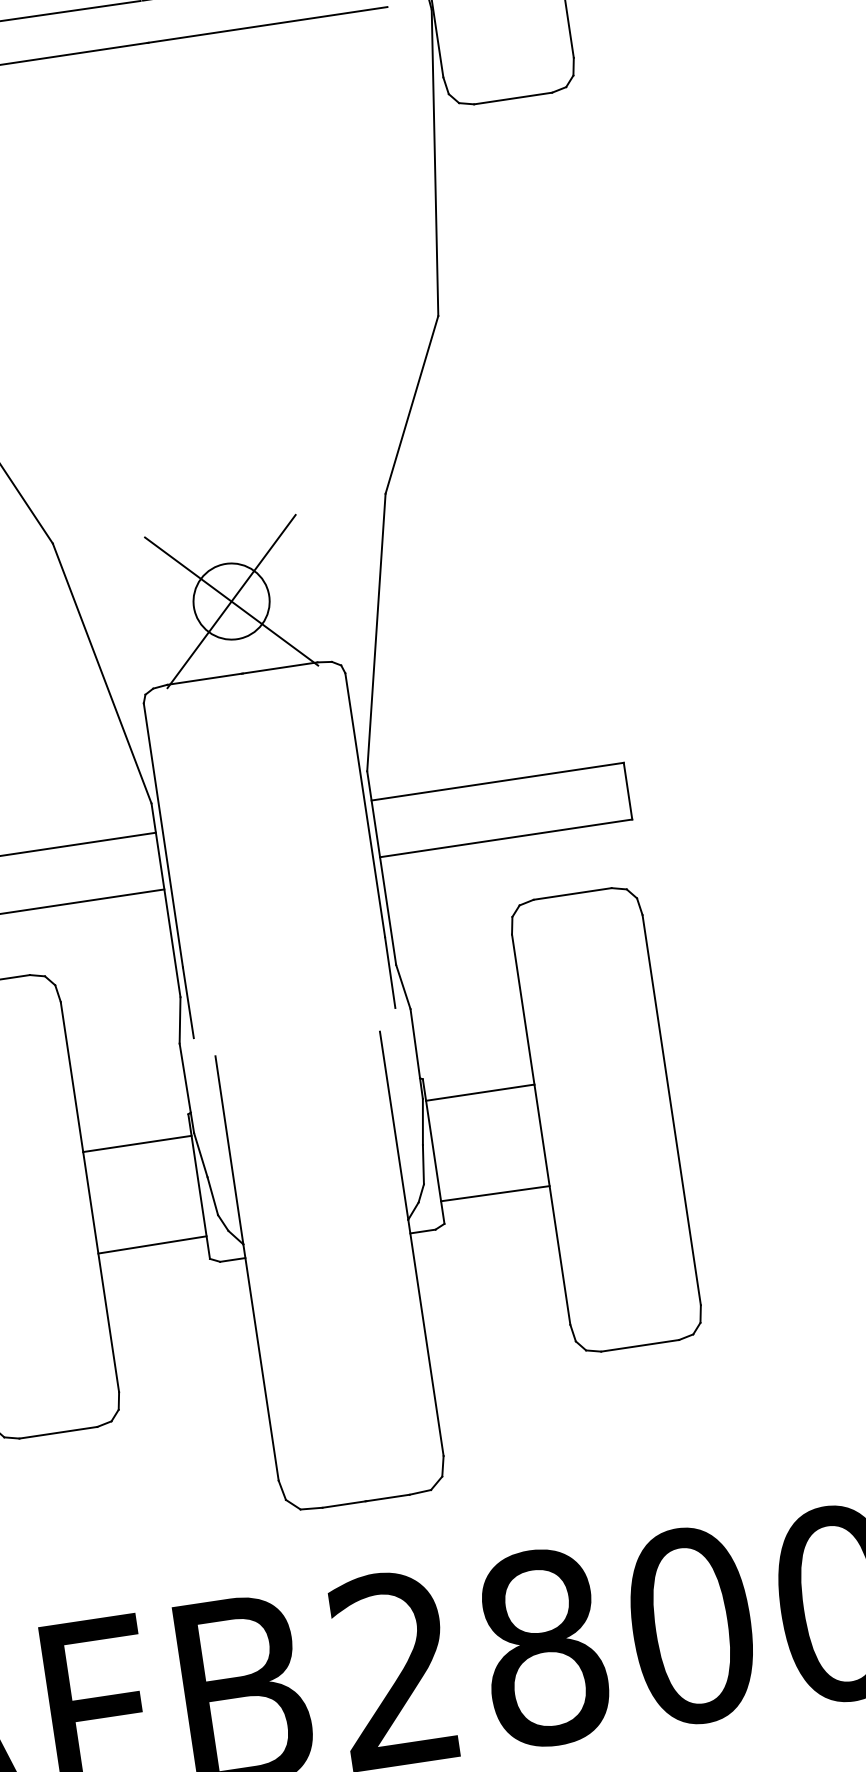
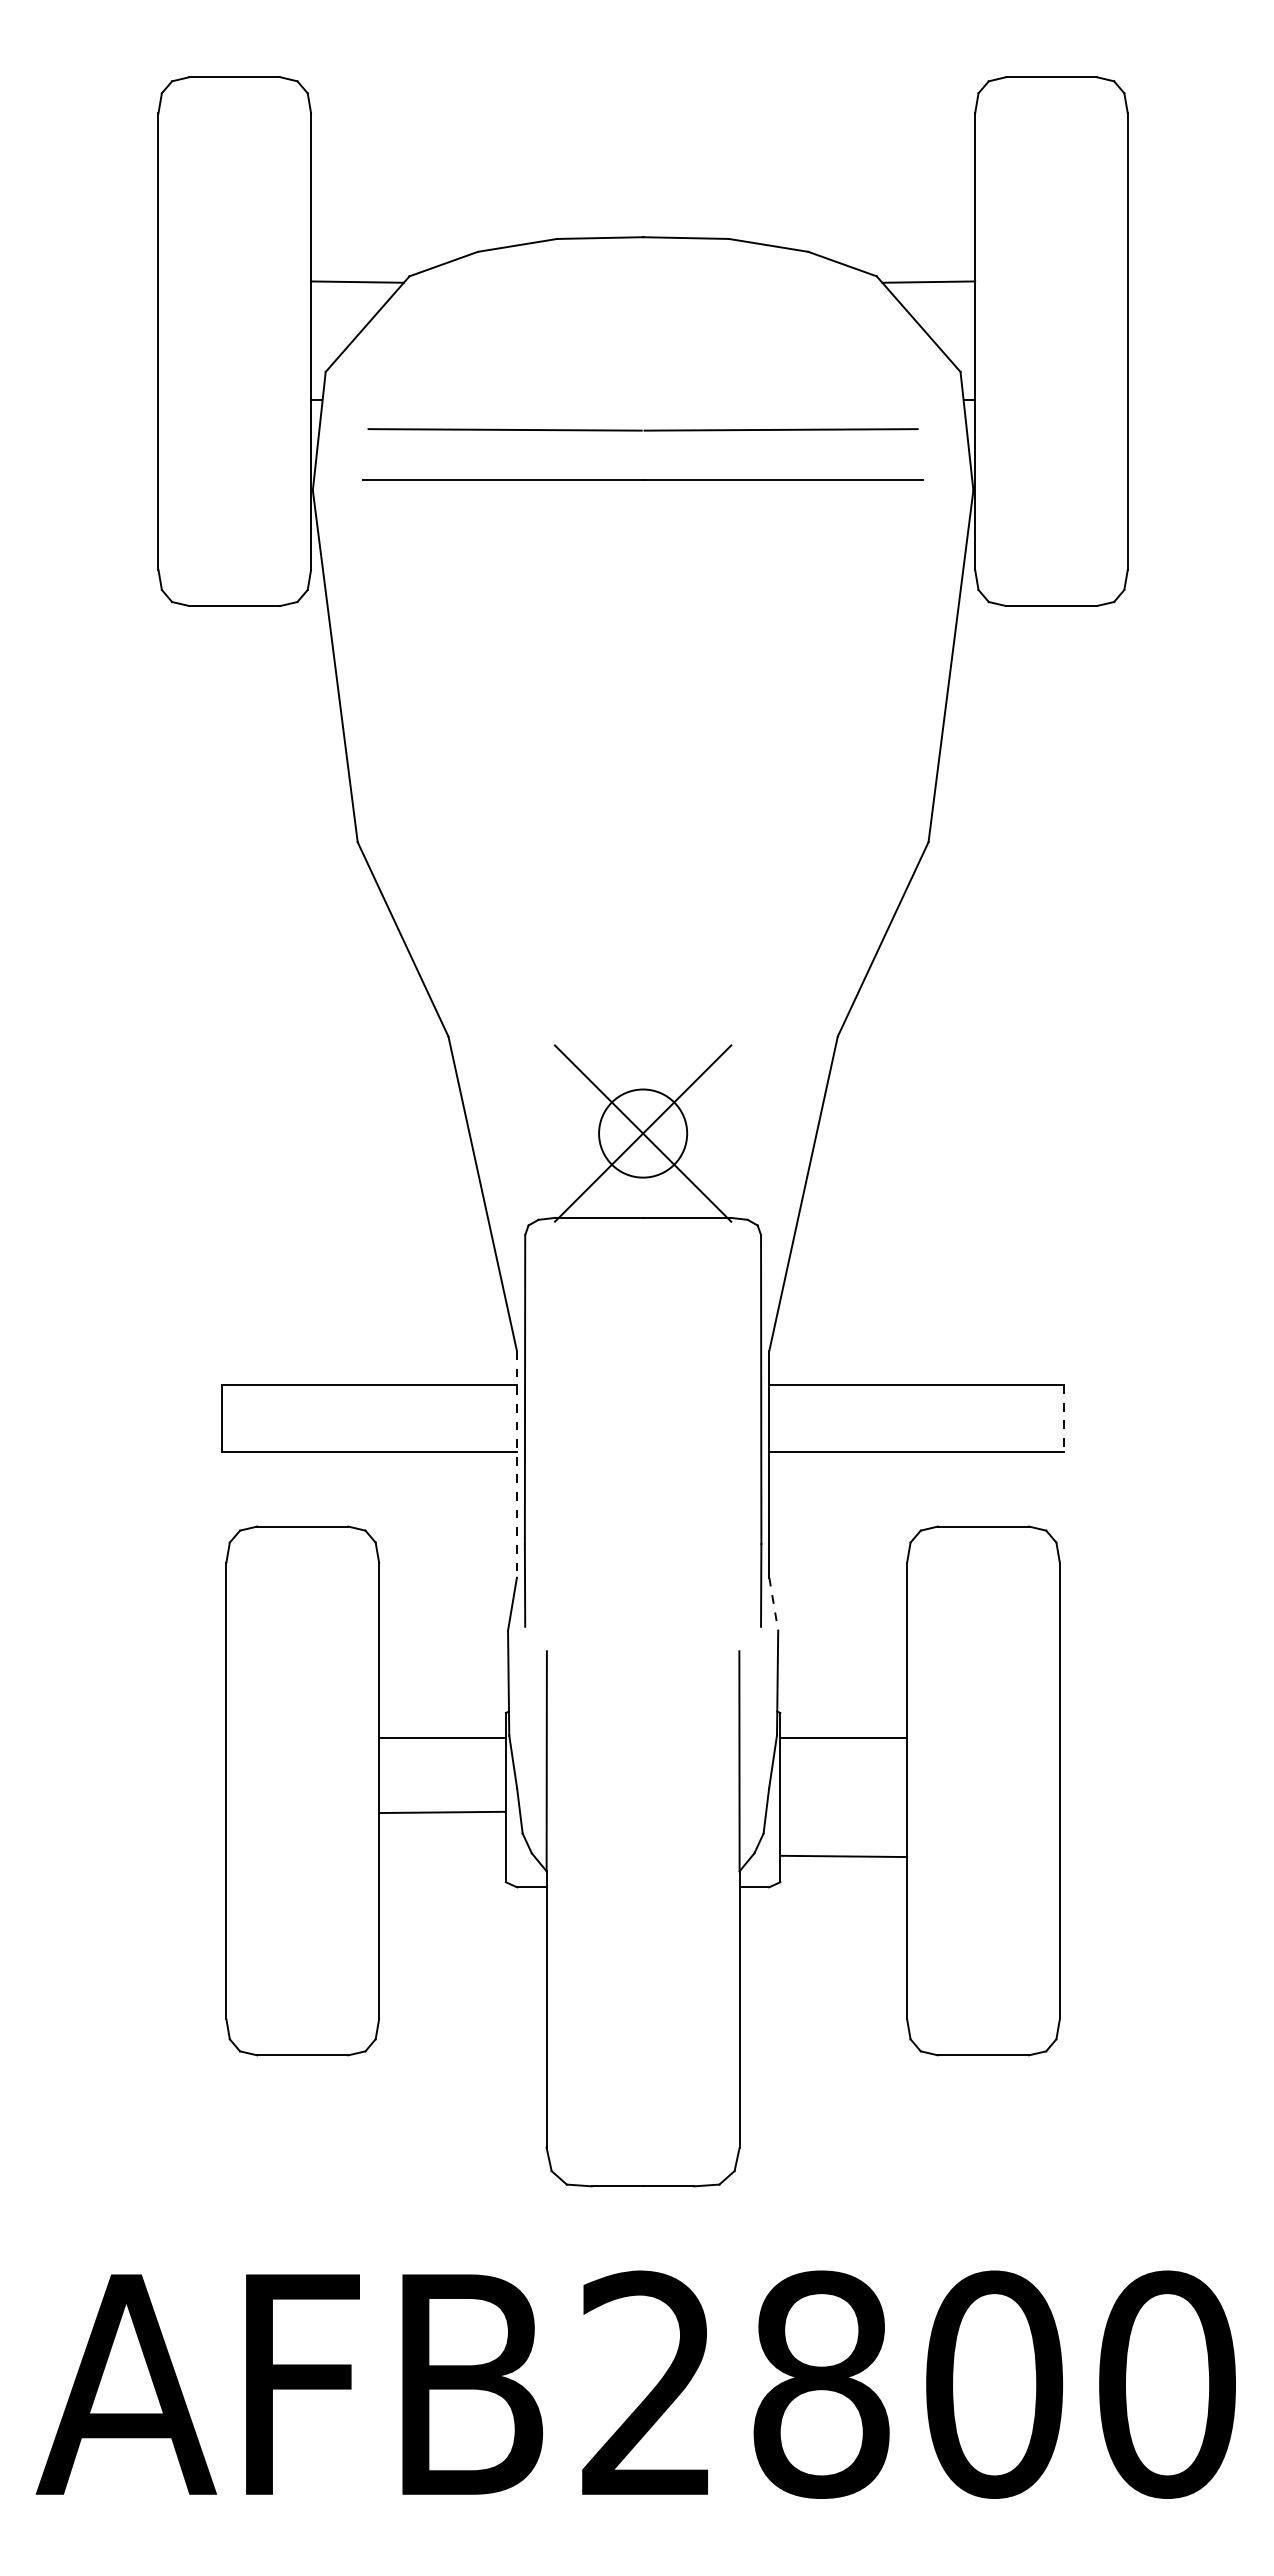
line: (628, 791) -> (1064, 1418), solid -> dashed
line: (165, 900) -> (516, 1464), solid -> dashed
line: (403, 987) -> (773, 1604), solid -> dashed
line: (152, 1244) -> (442, 1812), moved

